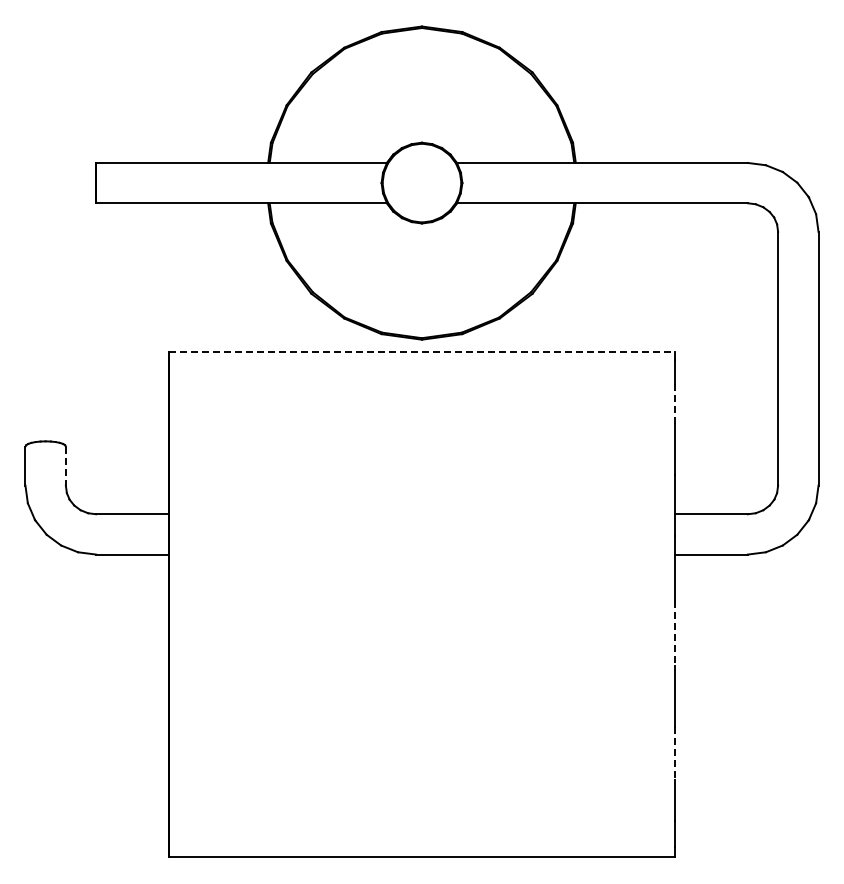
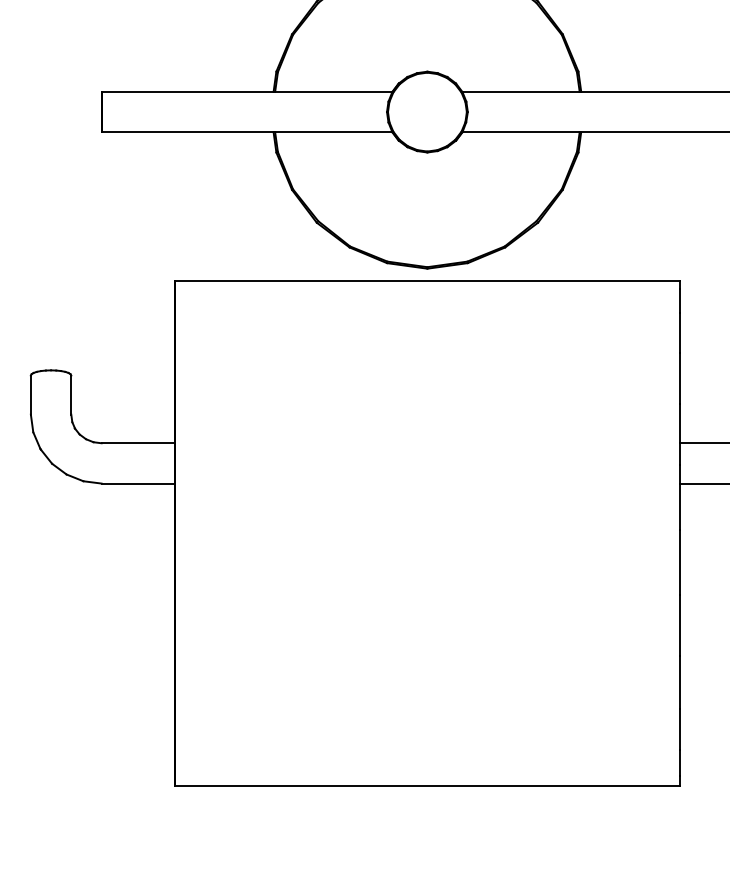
line: (421, 352) -> (426, 281), dashed -> solid
line: (674, 403) -> (679, 332), dashed -> solid
line: (65, 466) -> (70, 395), dashed -> solid
line: (674, 633) -> (679, 562), dashed -> solid
line: (674, 753) -> (679, 682), dashed -> solid

